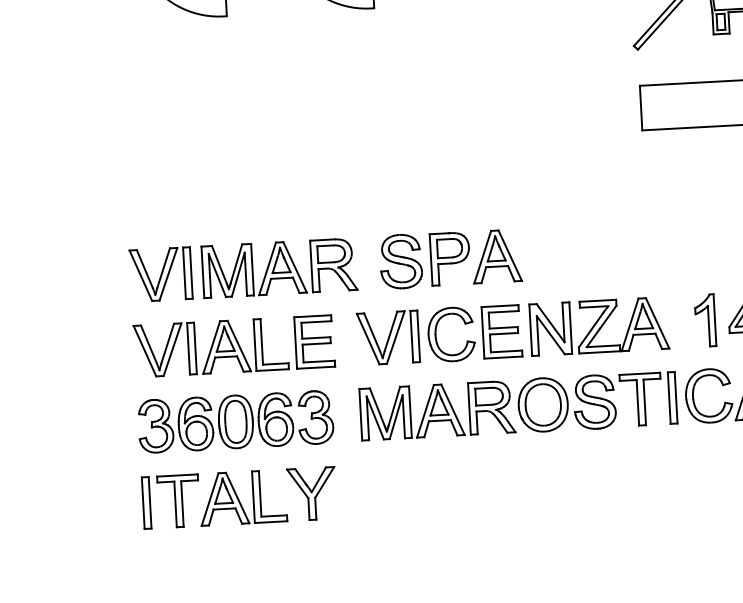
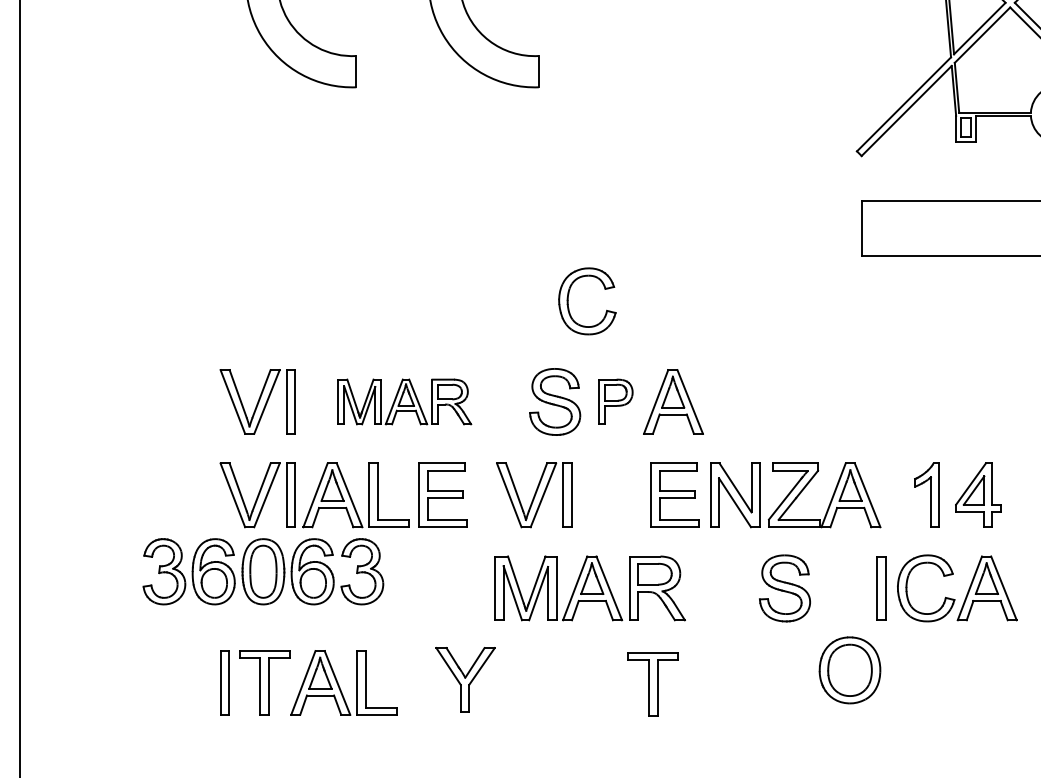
part: (449, 258) -> (615, 401), size x0.7
part: (279, 267) -> (404, 401), size x0.7
part: (436, 335) -> (568, 301), moved
part: (640, 399) -> (652, 684), moved
part: (542, 405) -> (849, 670), moved
part: (235, 421) -> (263, 571), moved
part: (311, 493) -> (465, 679), moved

